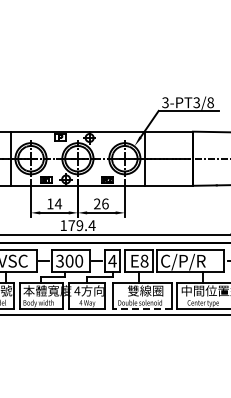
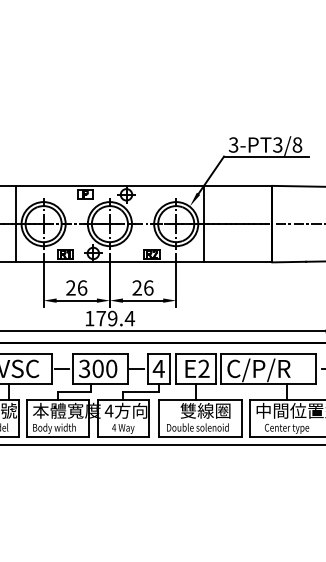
text: (54, 203) -> (76, 287), 14 -> 26
text: (144, 260) -> (203, 367), E8 -> E2
line: (142, 309) -> (201, 437), dashed -> solid

